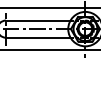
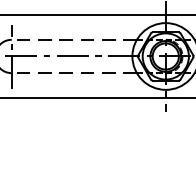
line: (37, 20) -> (72, 39), solid -> dashed
line: (37, 37) -> (72, 72), solid -> dashed

